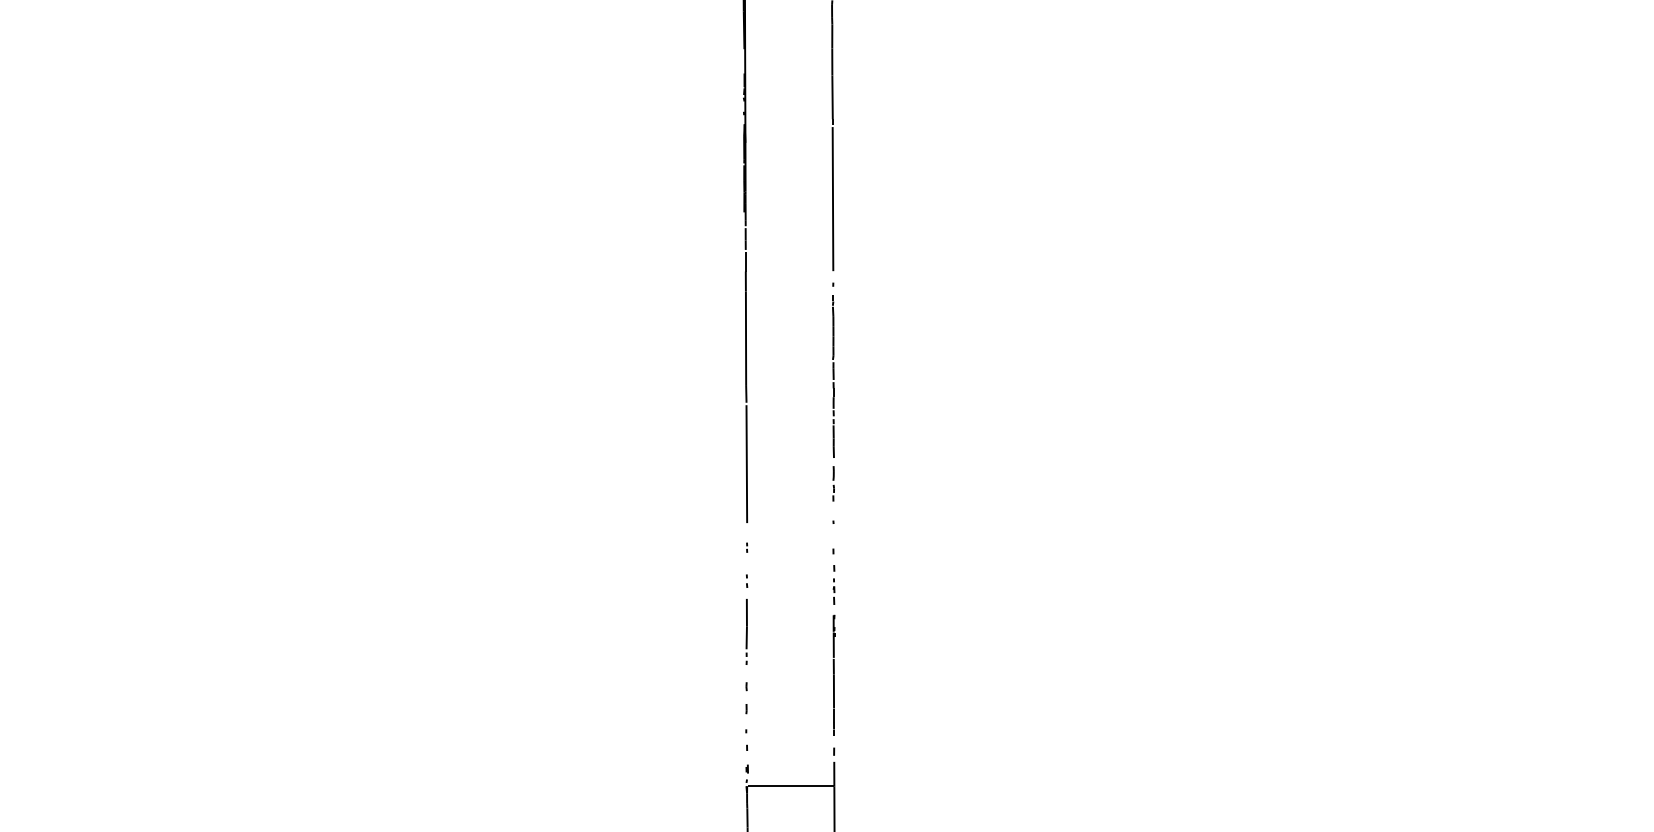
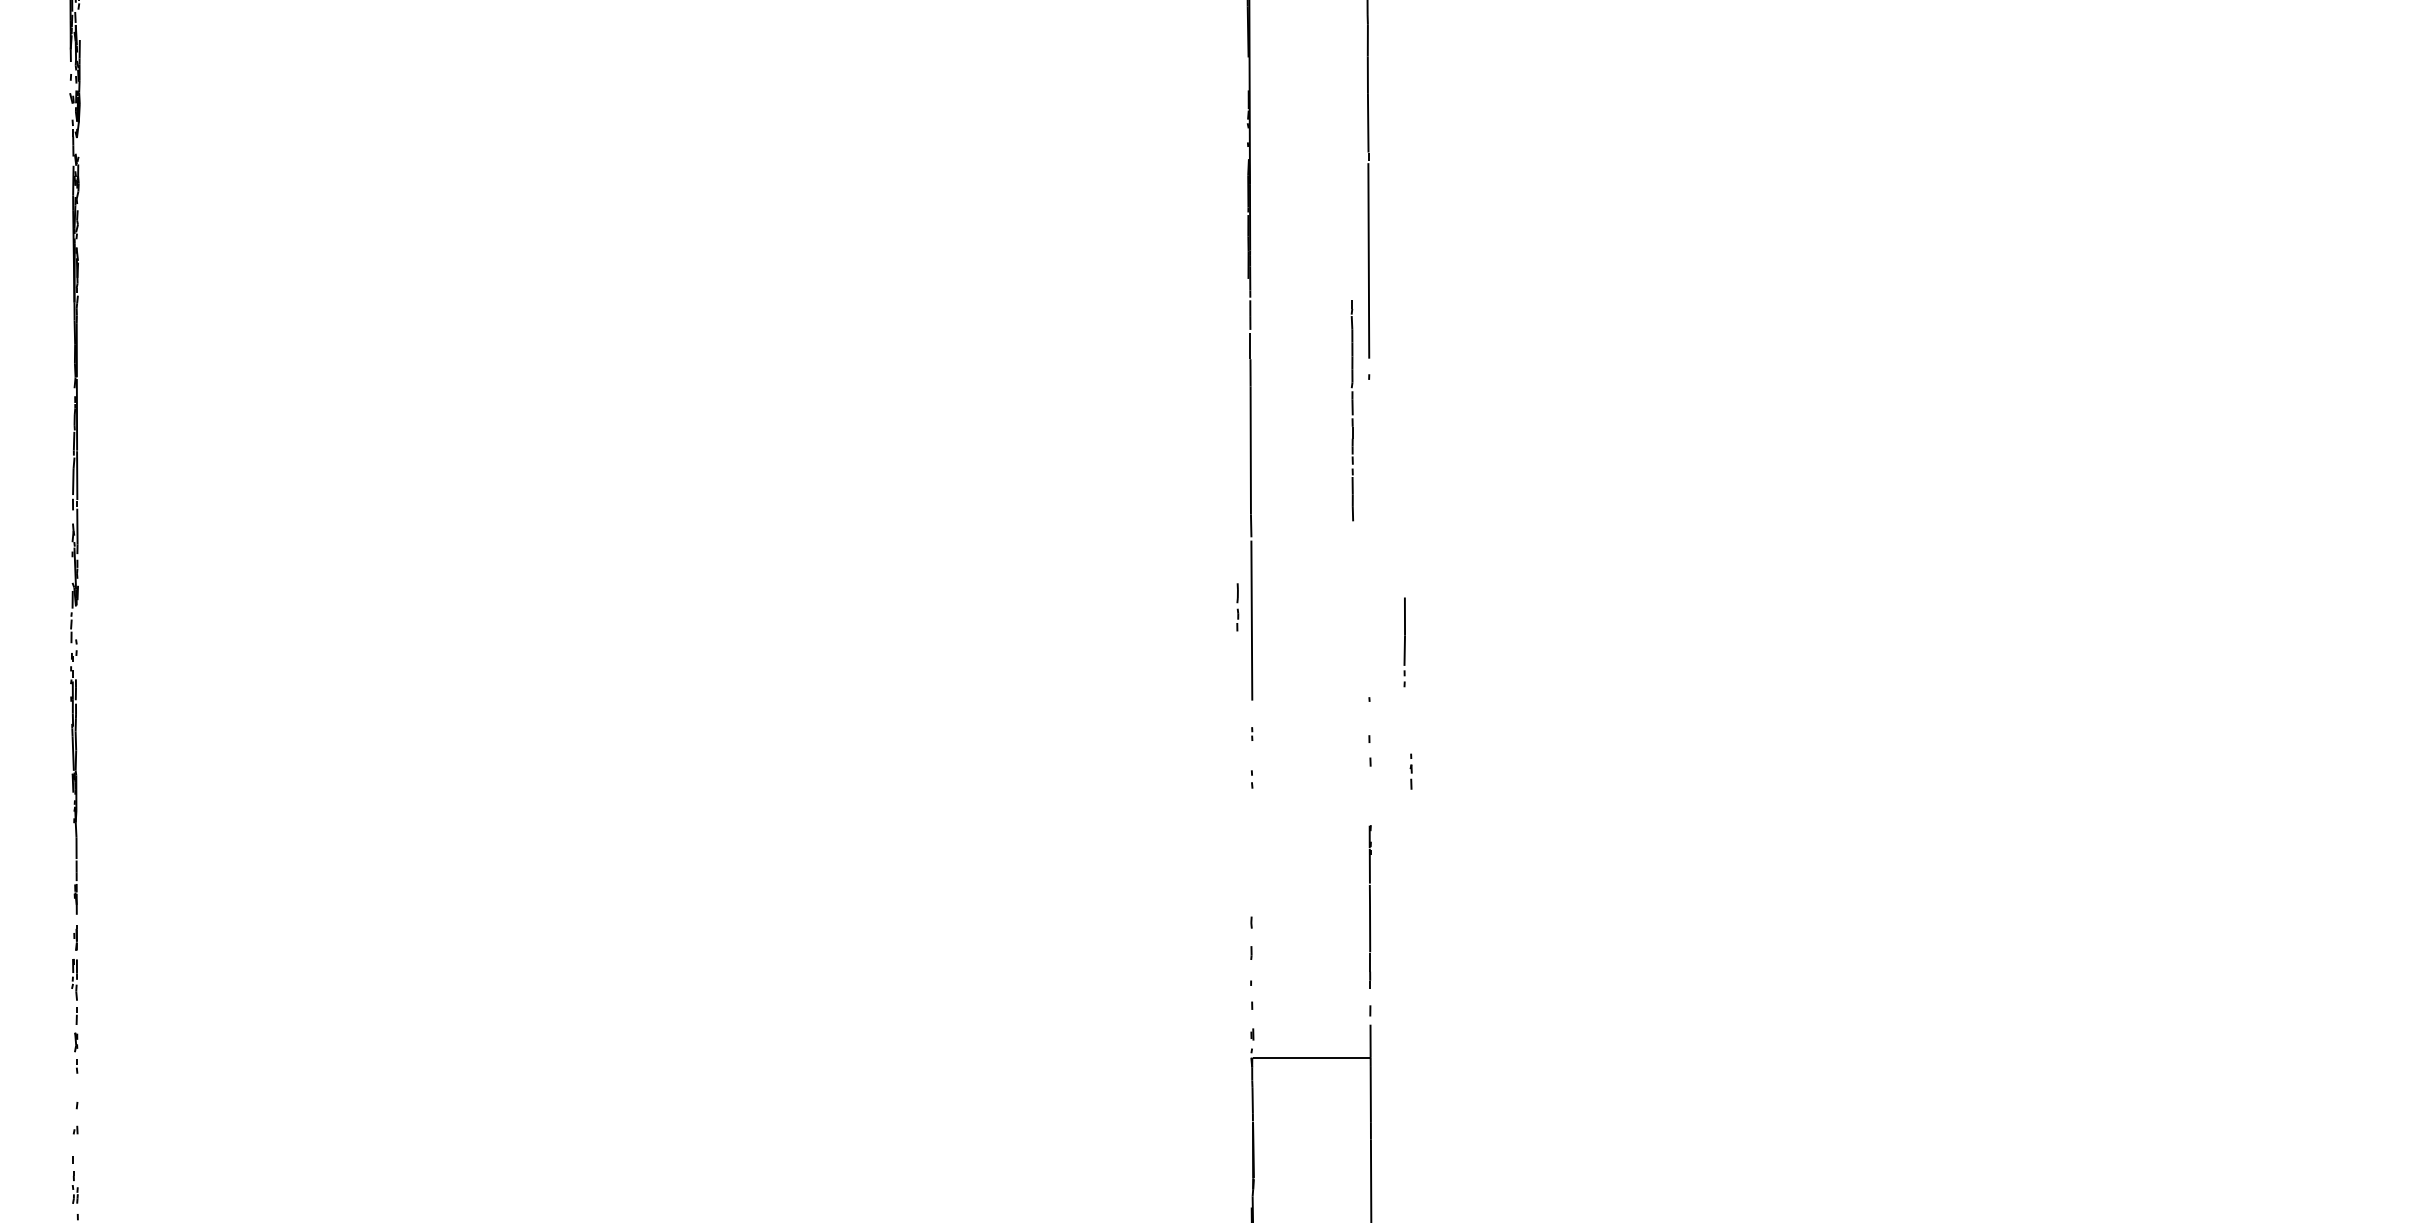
line: (832, 376) -> (1351, 410), moved
part: (833, 483) -> (1237, 607), moved
part: (833, 591) -> (1410, 771), moved
line: (746, 632) -> (1404, 642), moved

